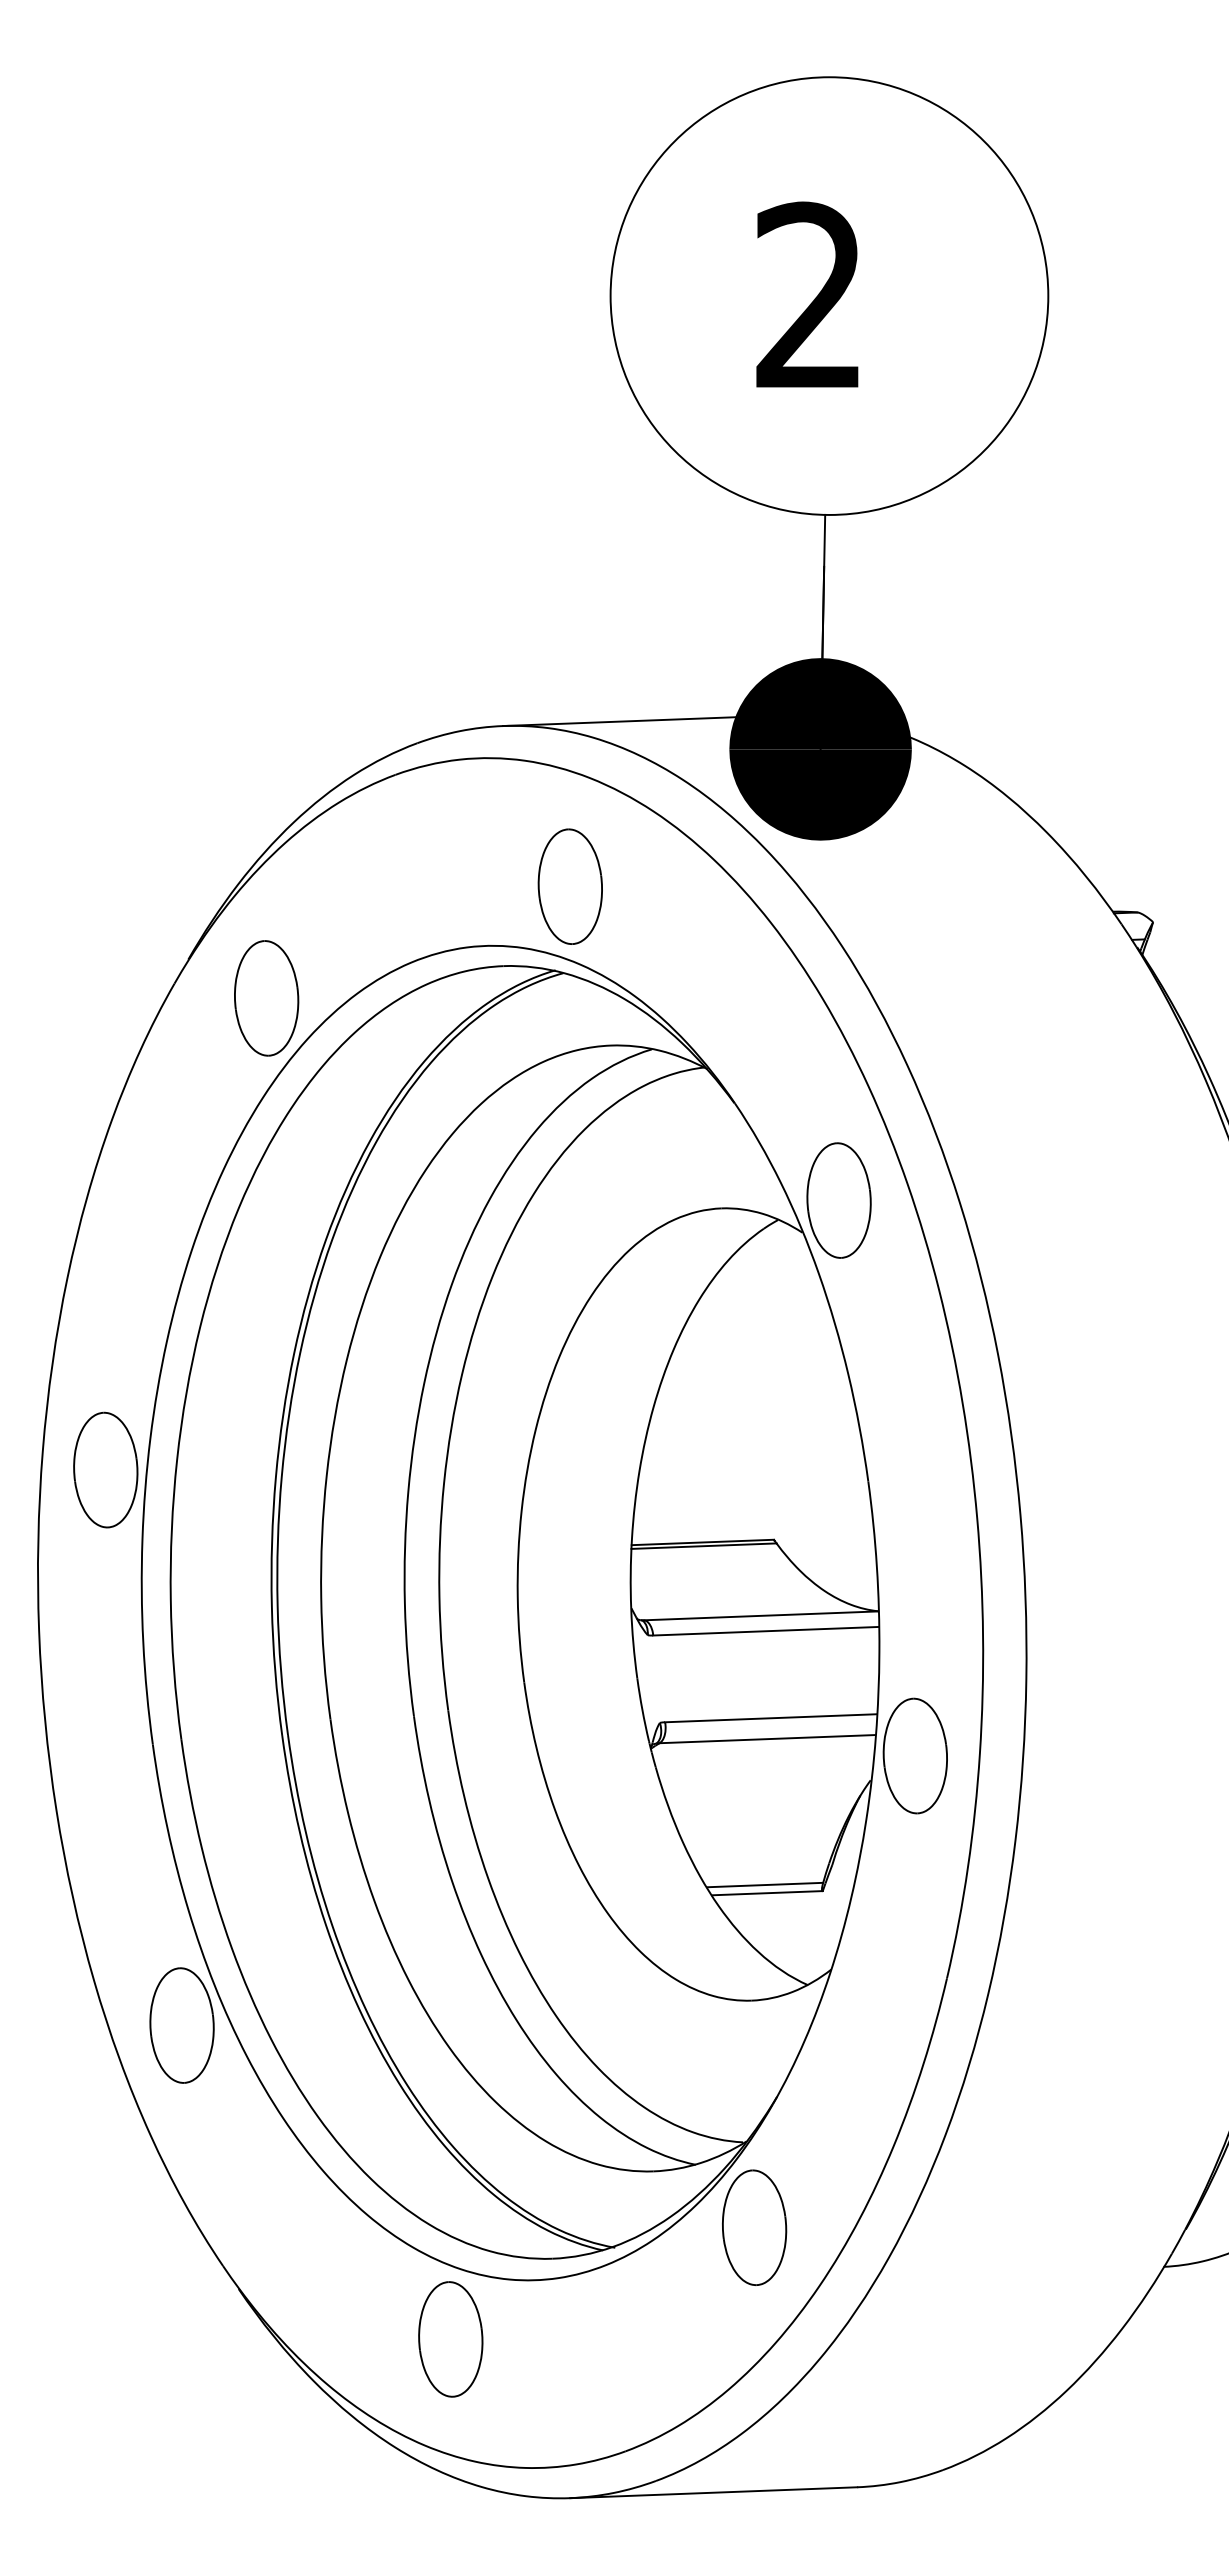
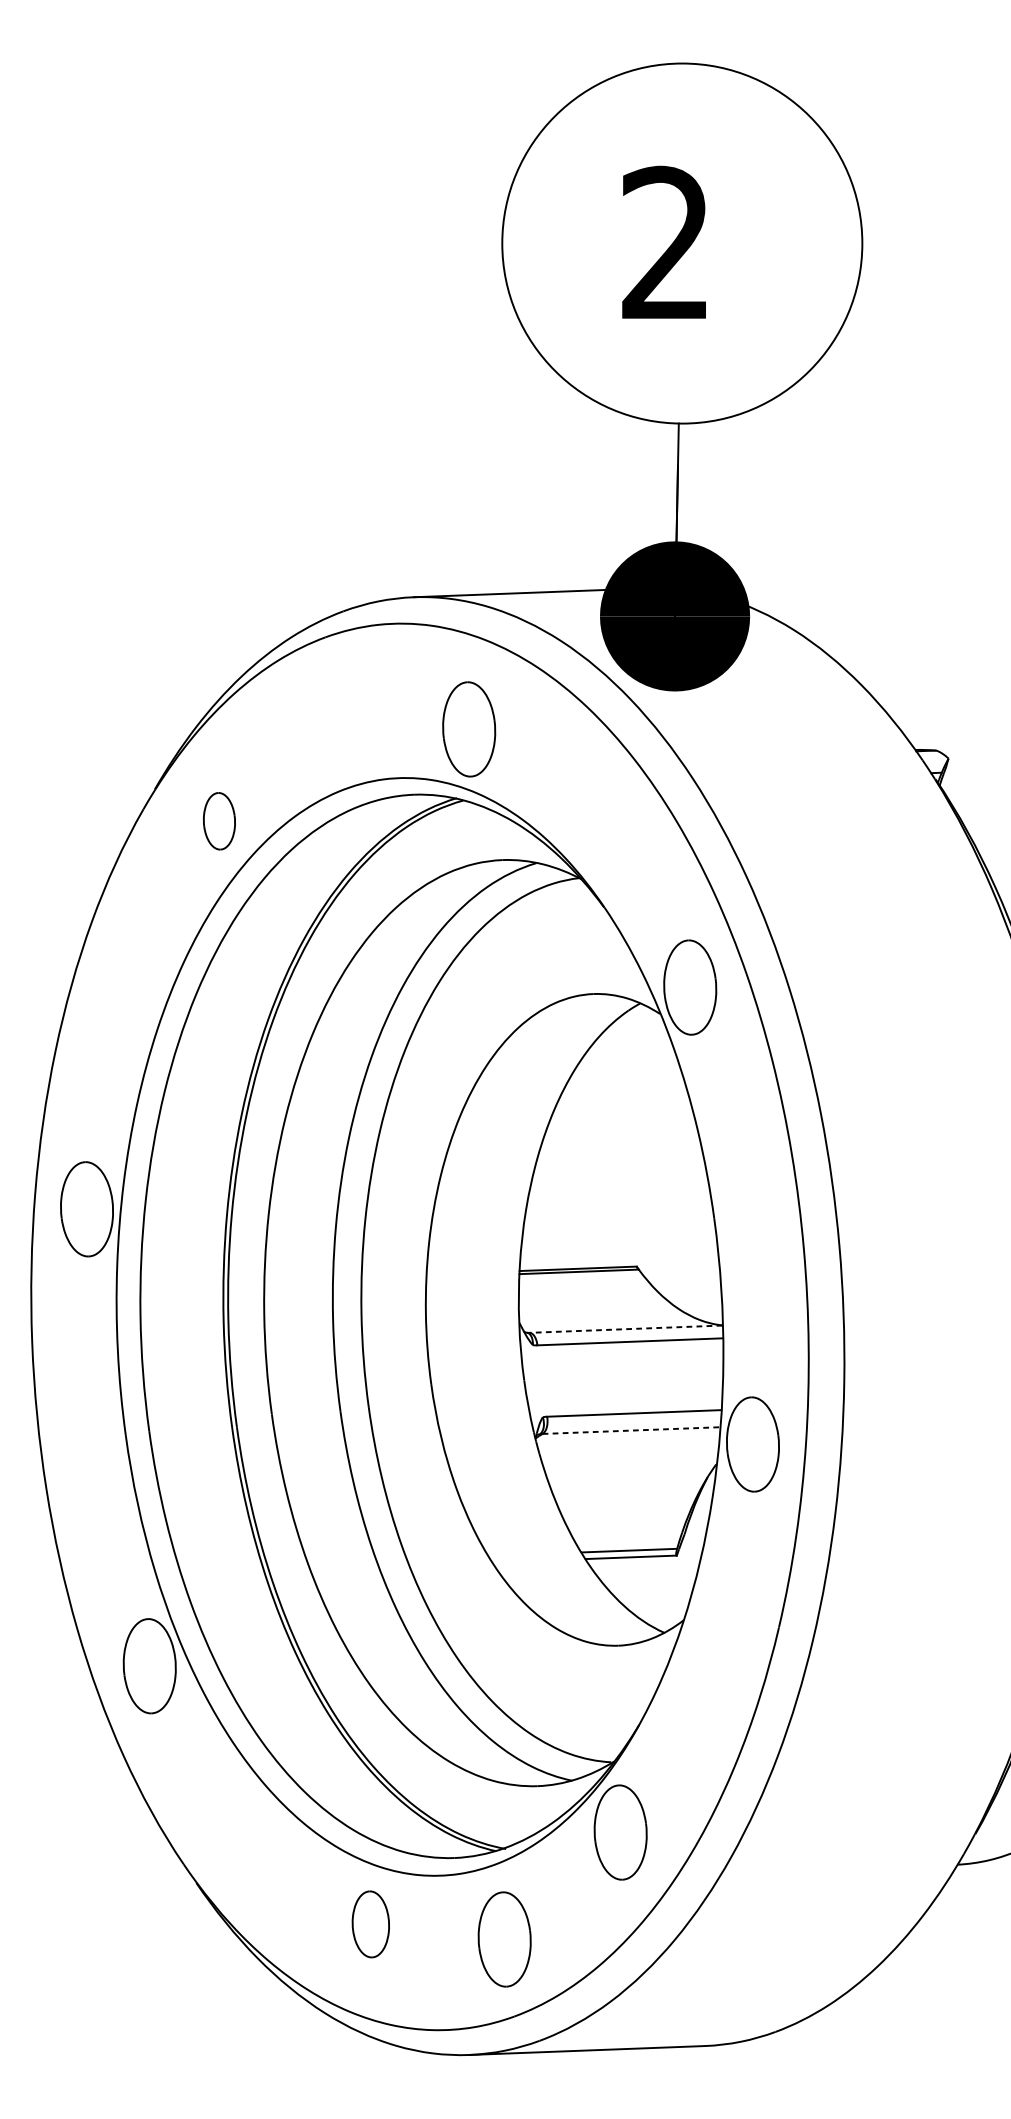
part: (266, 998) -> (219, 821), size x0.6
line: (760, 1615) -> (625, 1328), solid -> dashed
line: (767, 1739) -> (631, 1430), solid -> dashed
part: (450, 2339) -> (370, 1924), size x0.7
part: (613, 2357) -> (504, 1939), added

